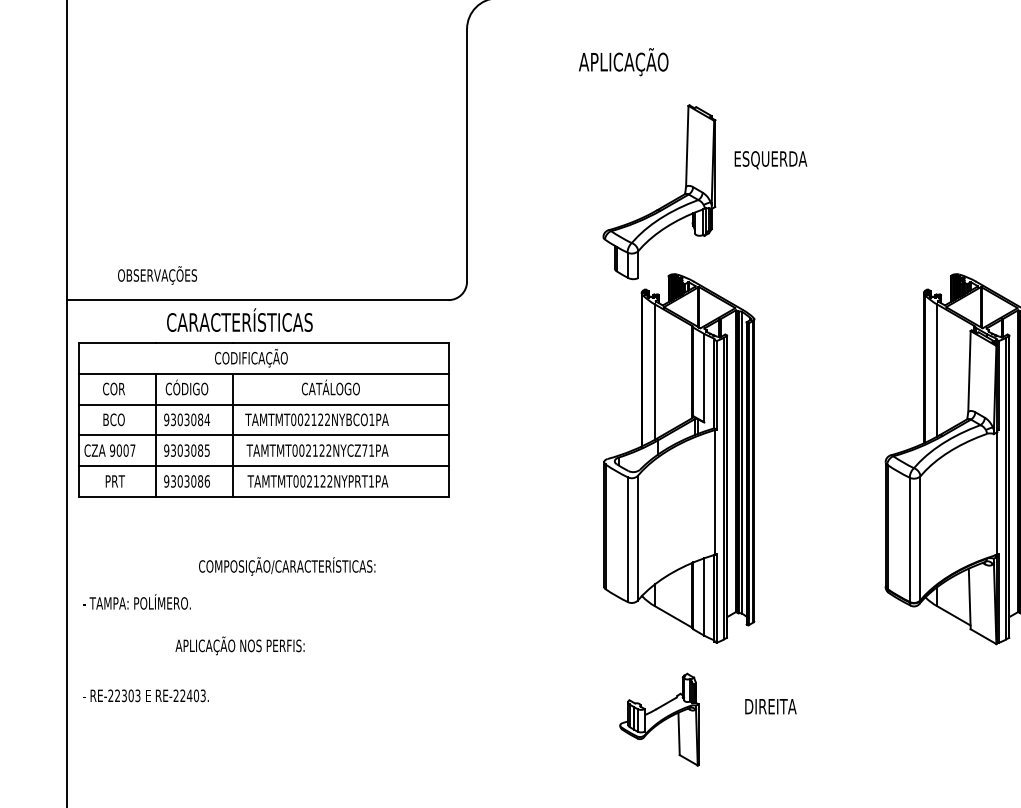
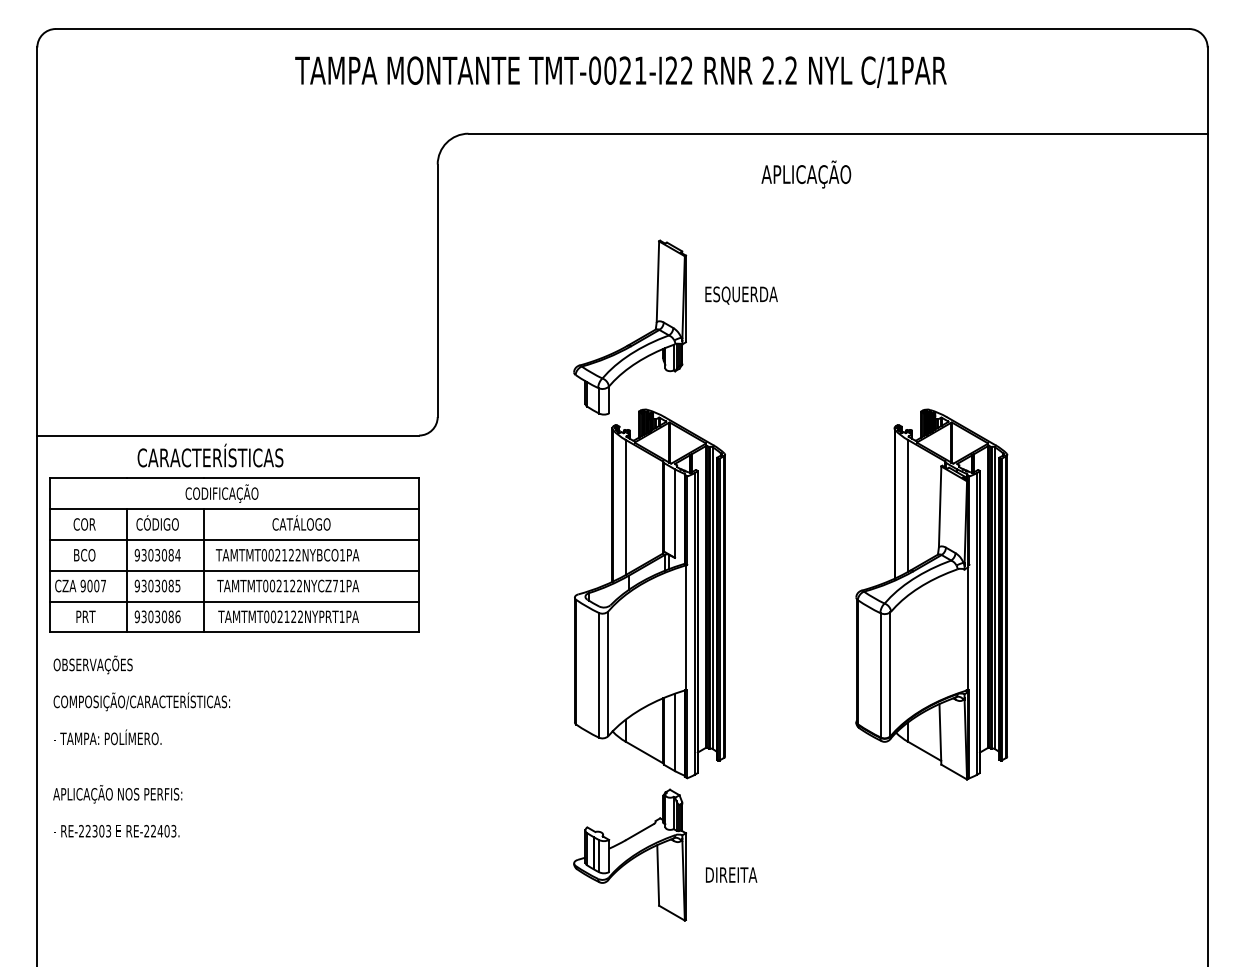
text: (623, 62) -> (806, 174), moved
text: (156, 275) -> (92, 664), moved
text: (286, 566) -> (141, 701), moved
text: (239, 646) -> (117, 794), moved
text: (770, 706) -> (731, 874), moved
part: (658, 719) -> (629, 854), size x1.43

